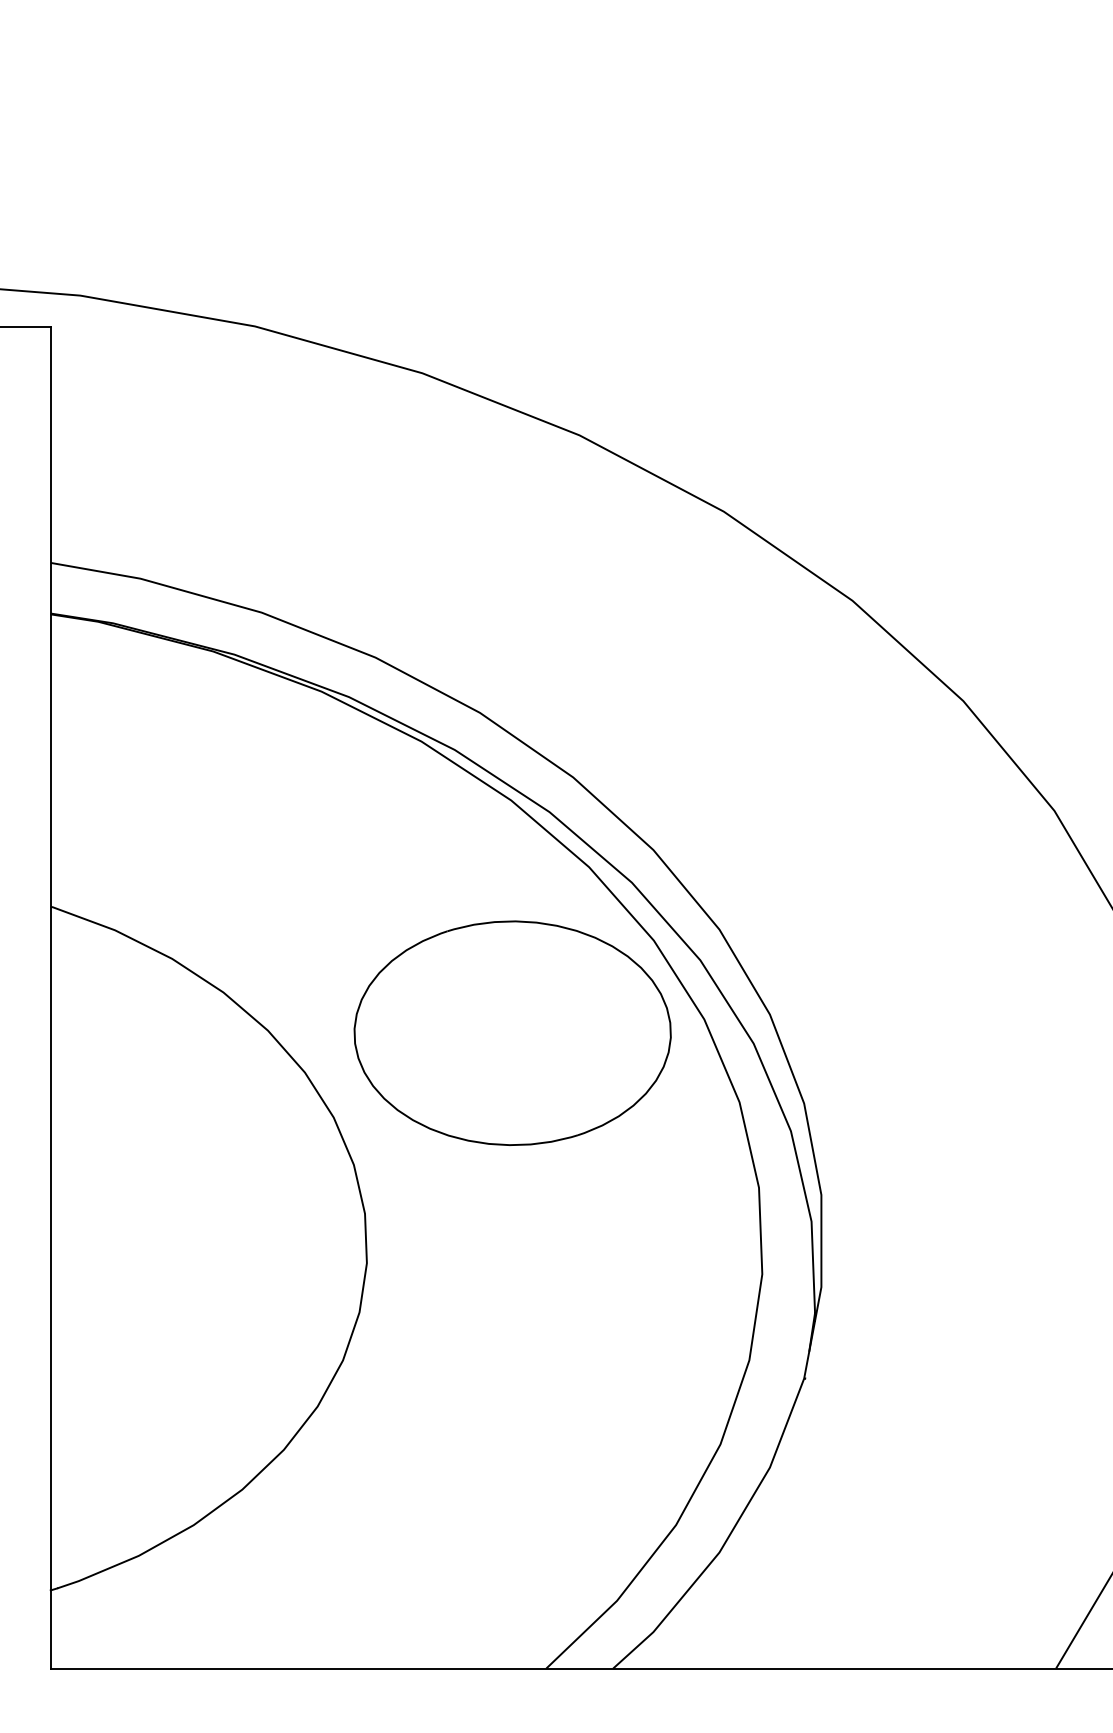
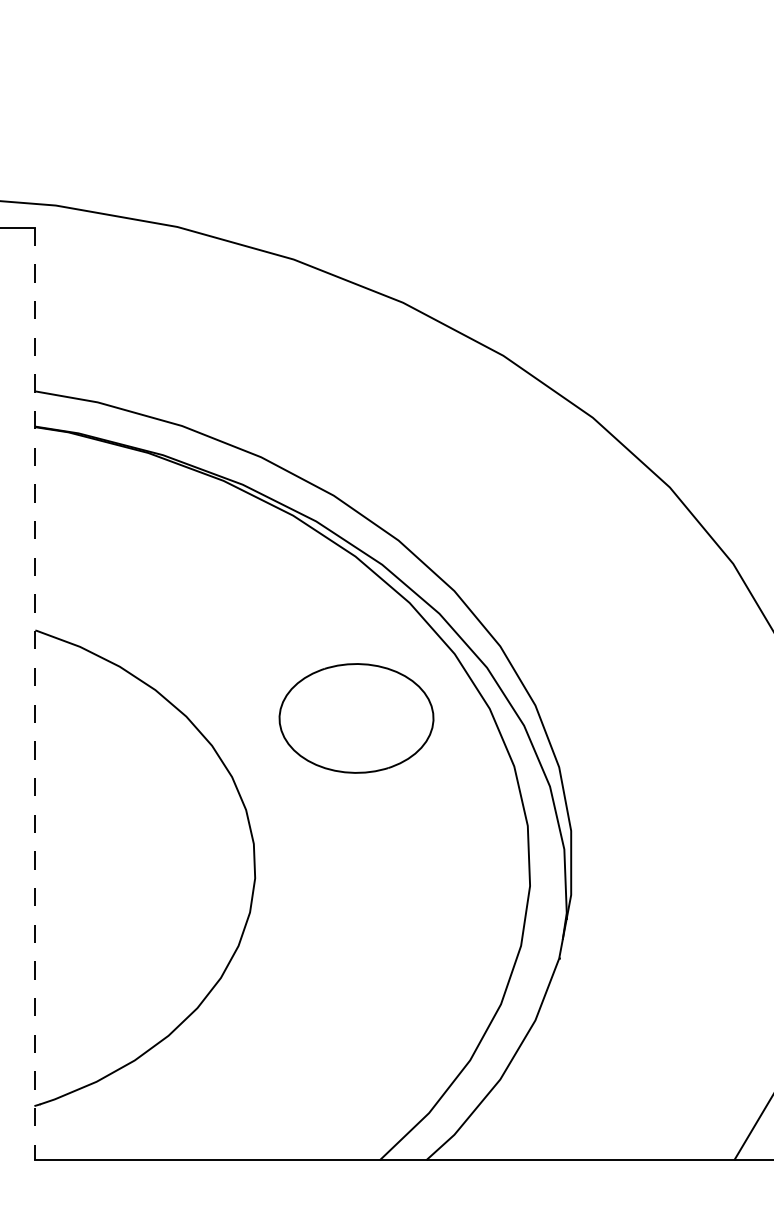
line: (50, 998) -> (35, 694), solid -> dashed
part: (512, 1033) -> (356, 718), size x0.7

